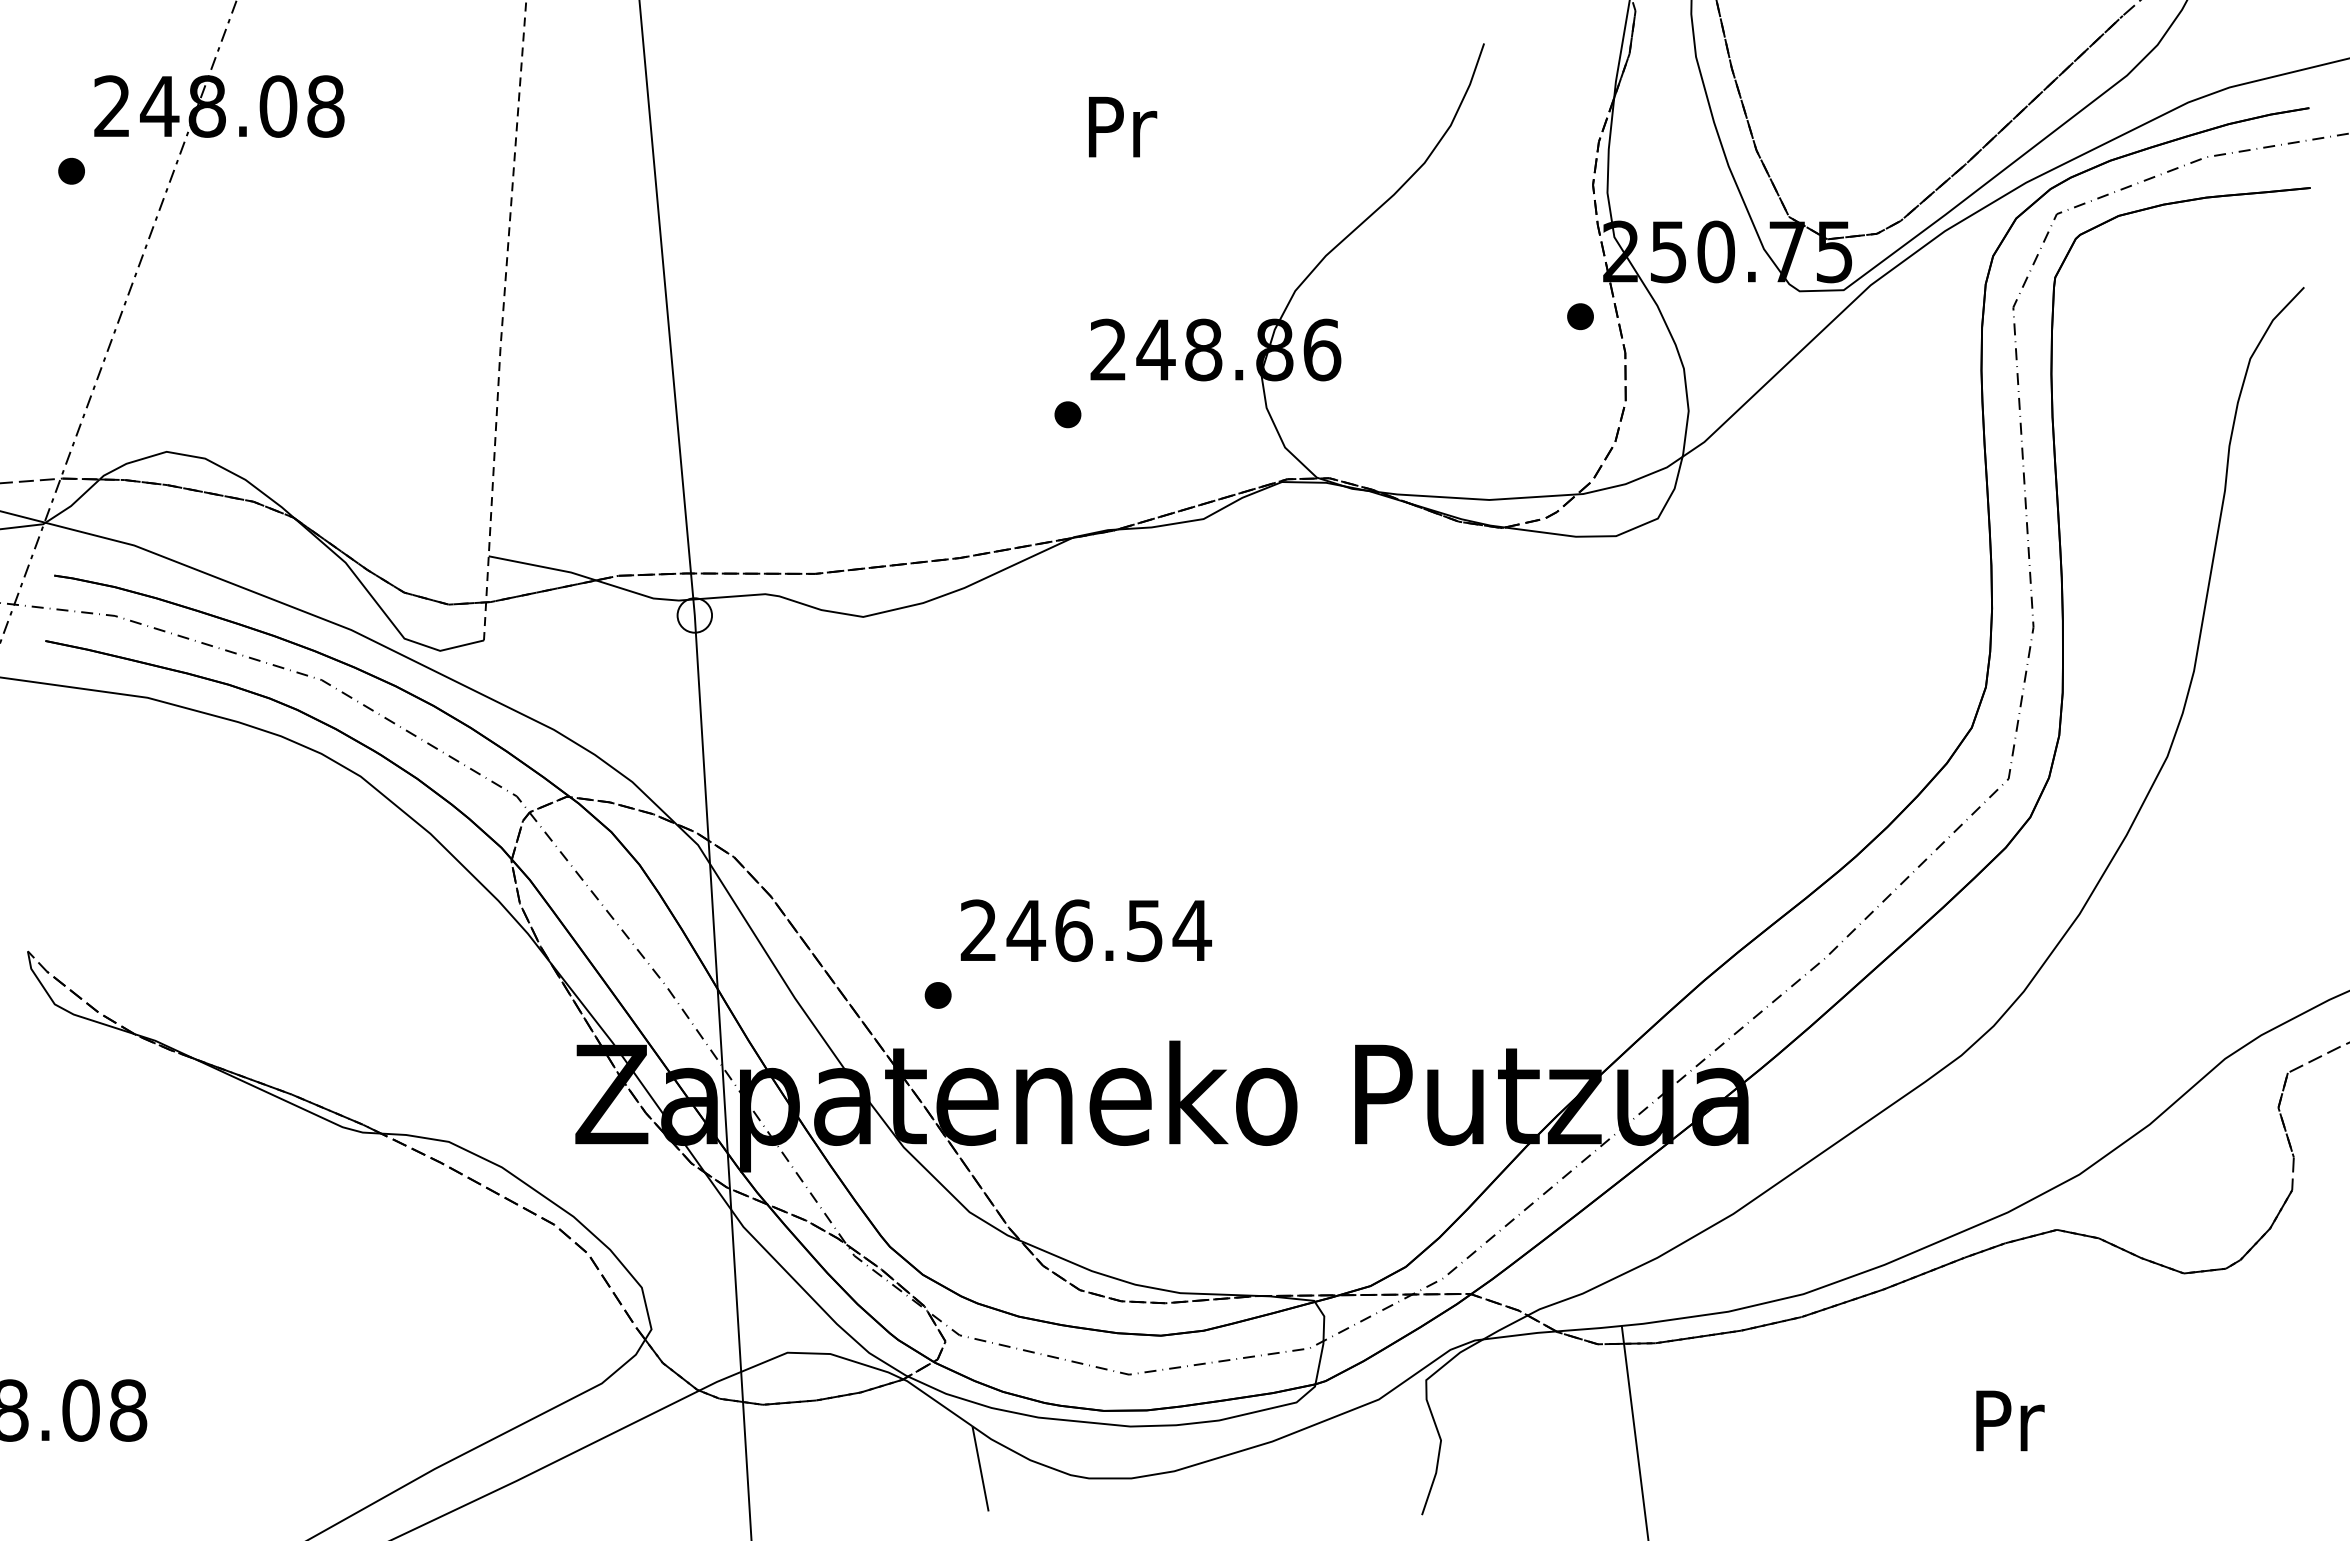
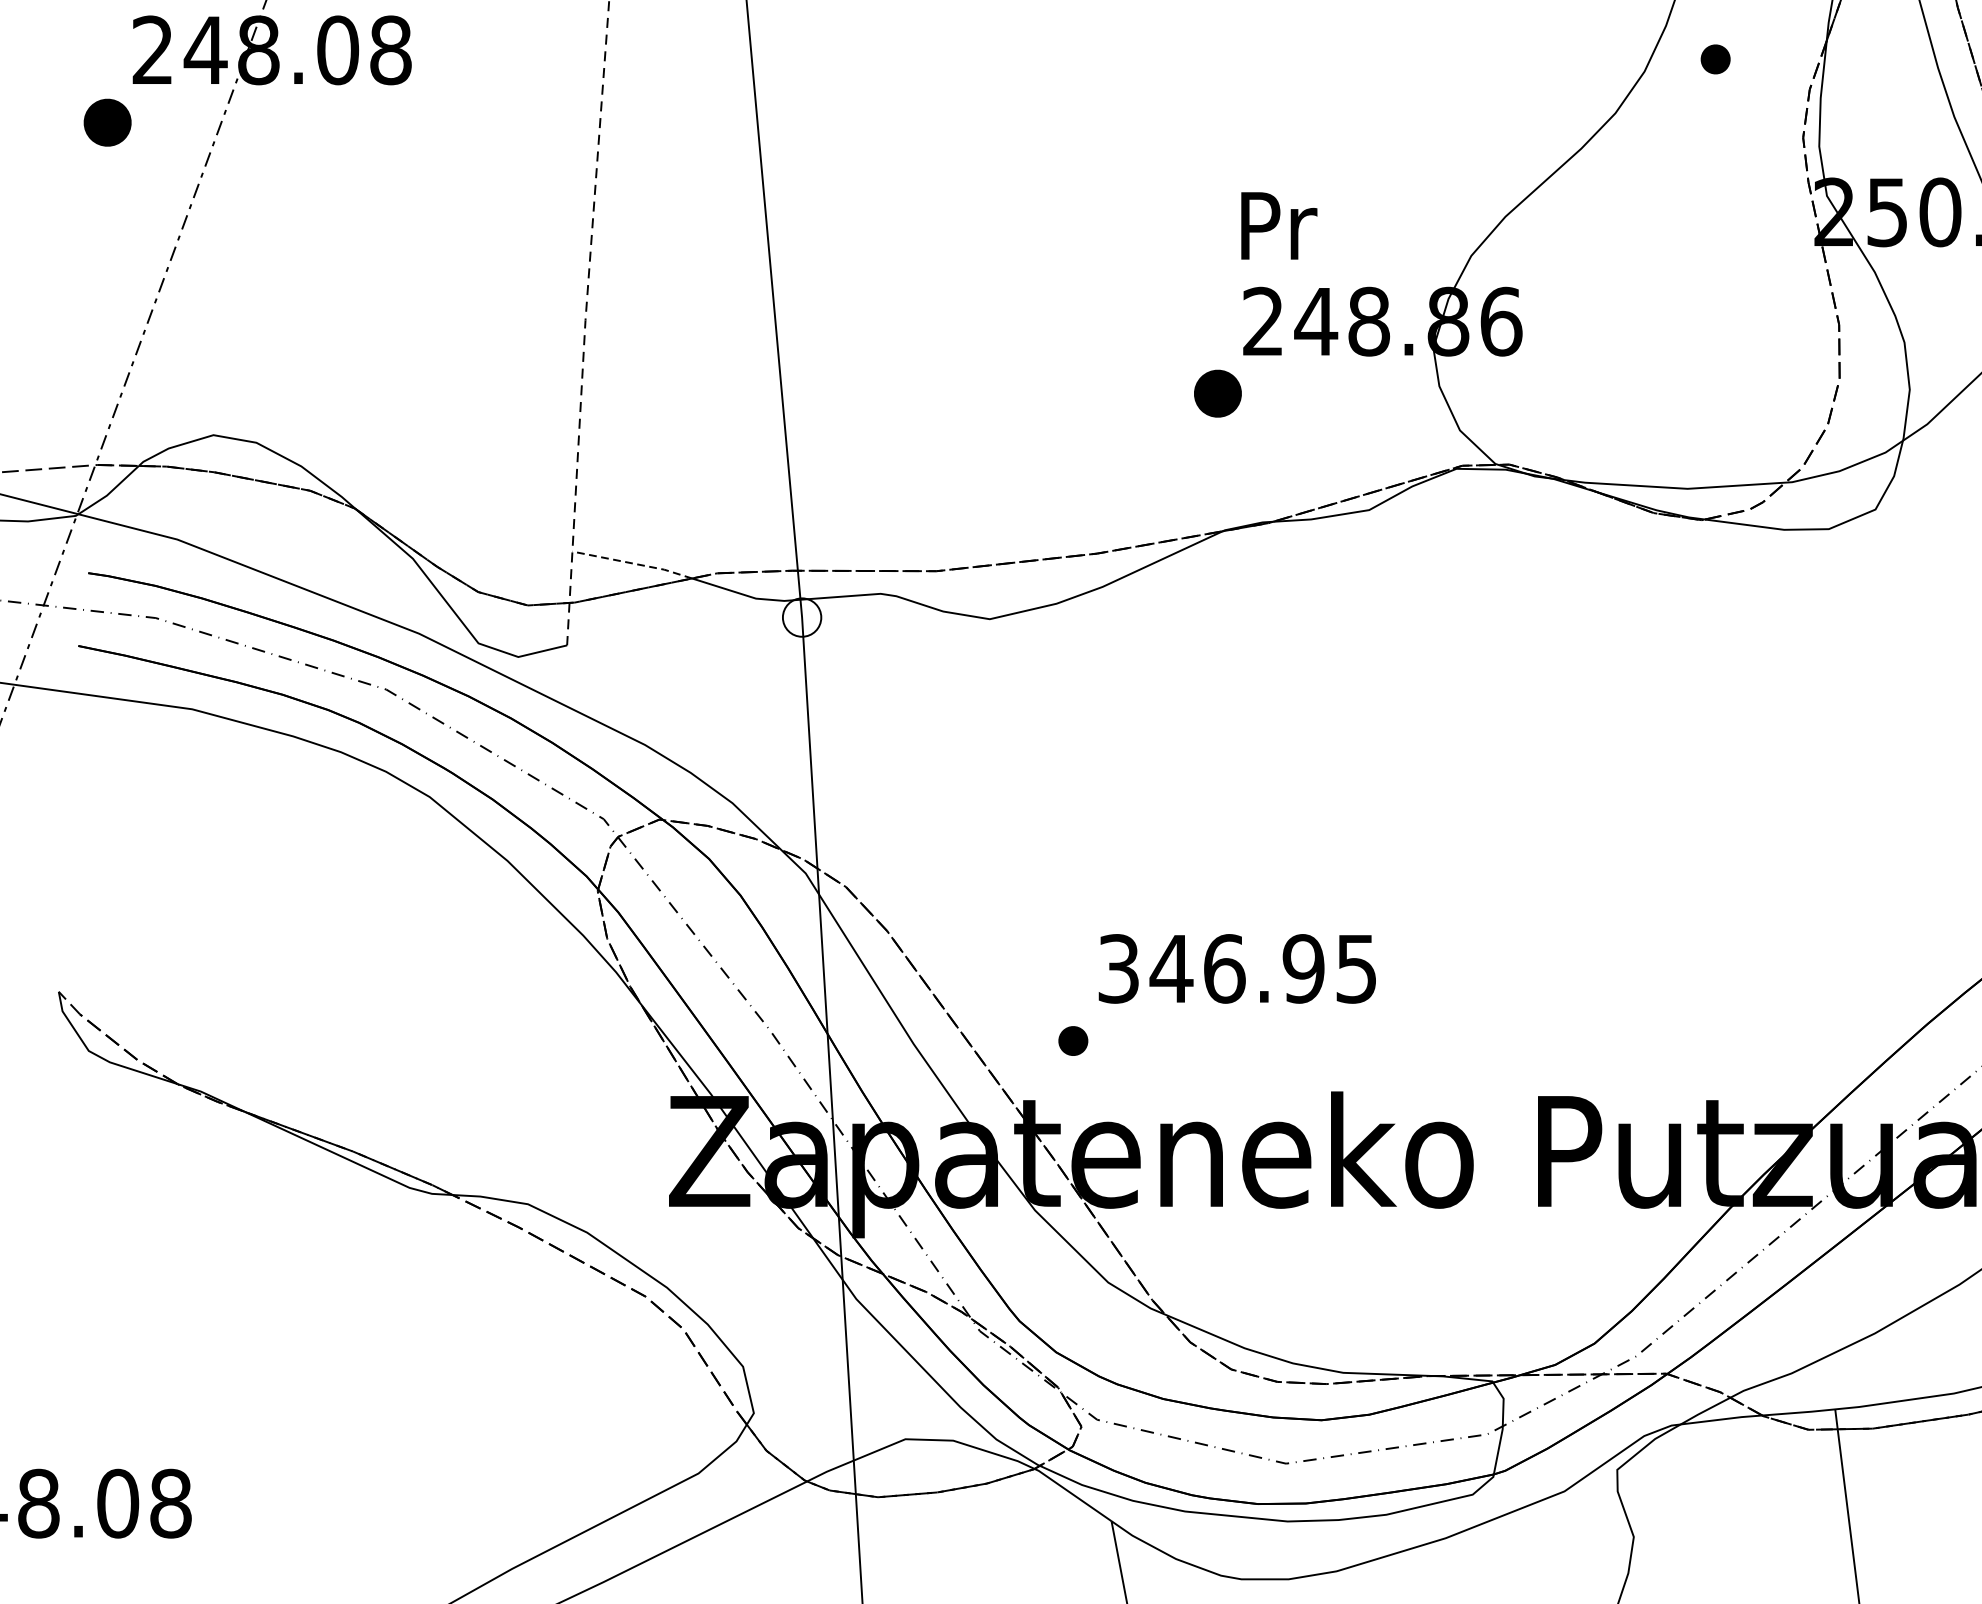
text: (1123, 127) -> (1279, 226), moved
part: (71, 170) -> (107, 121), size x1.6
part: (1580, 316) -> (1715, 59), moved
part: (1067, 414) -> (1217, 393), size x1.6
line: (543, 567) -> (633, 564), solid -> dashed
text: (1086, 930) -> (1238, 968), 246.54 -> 346.95

